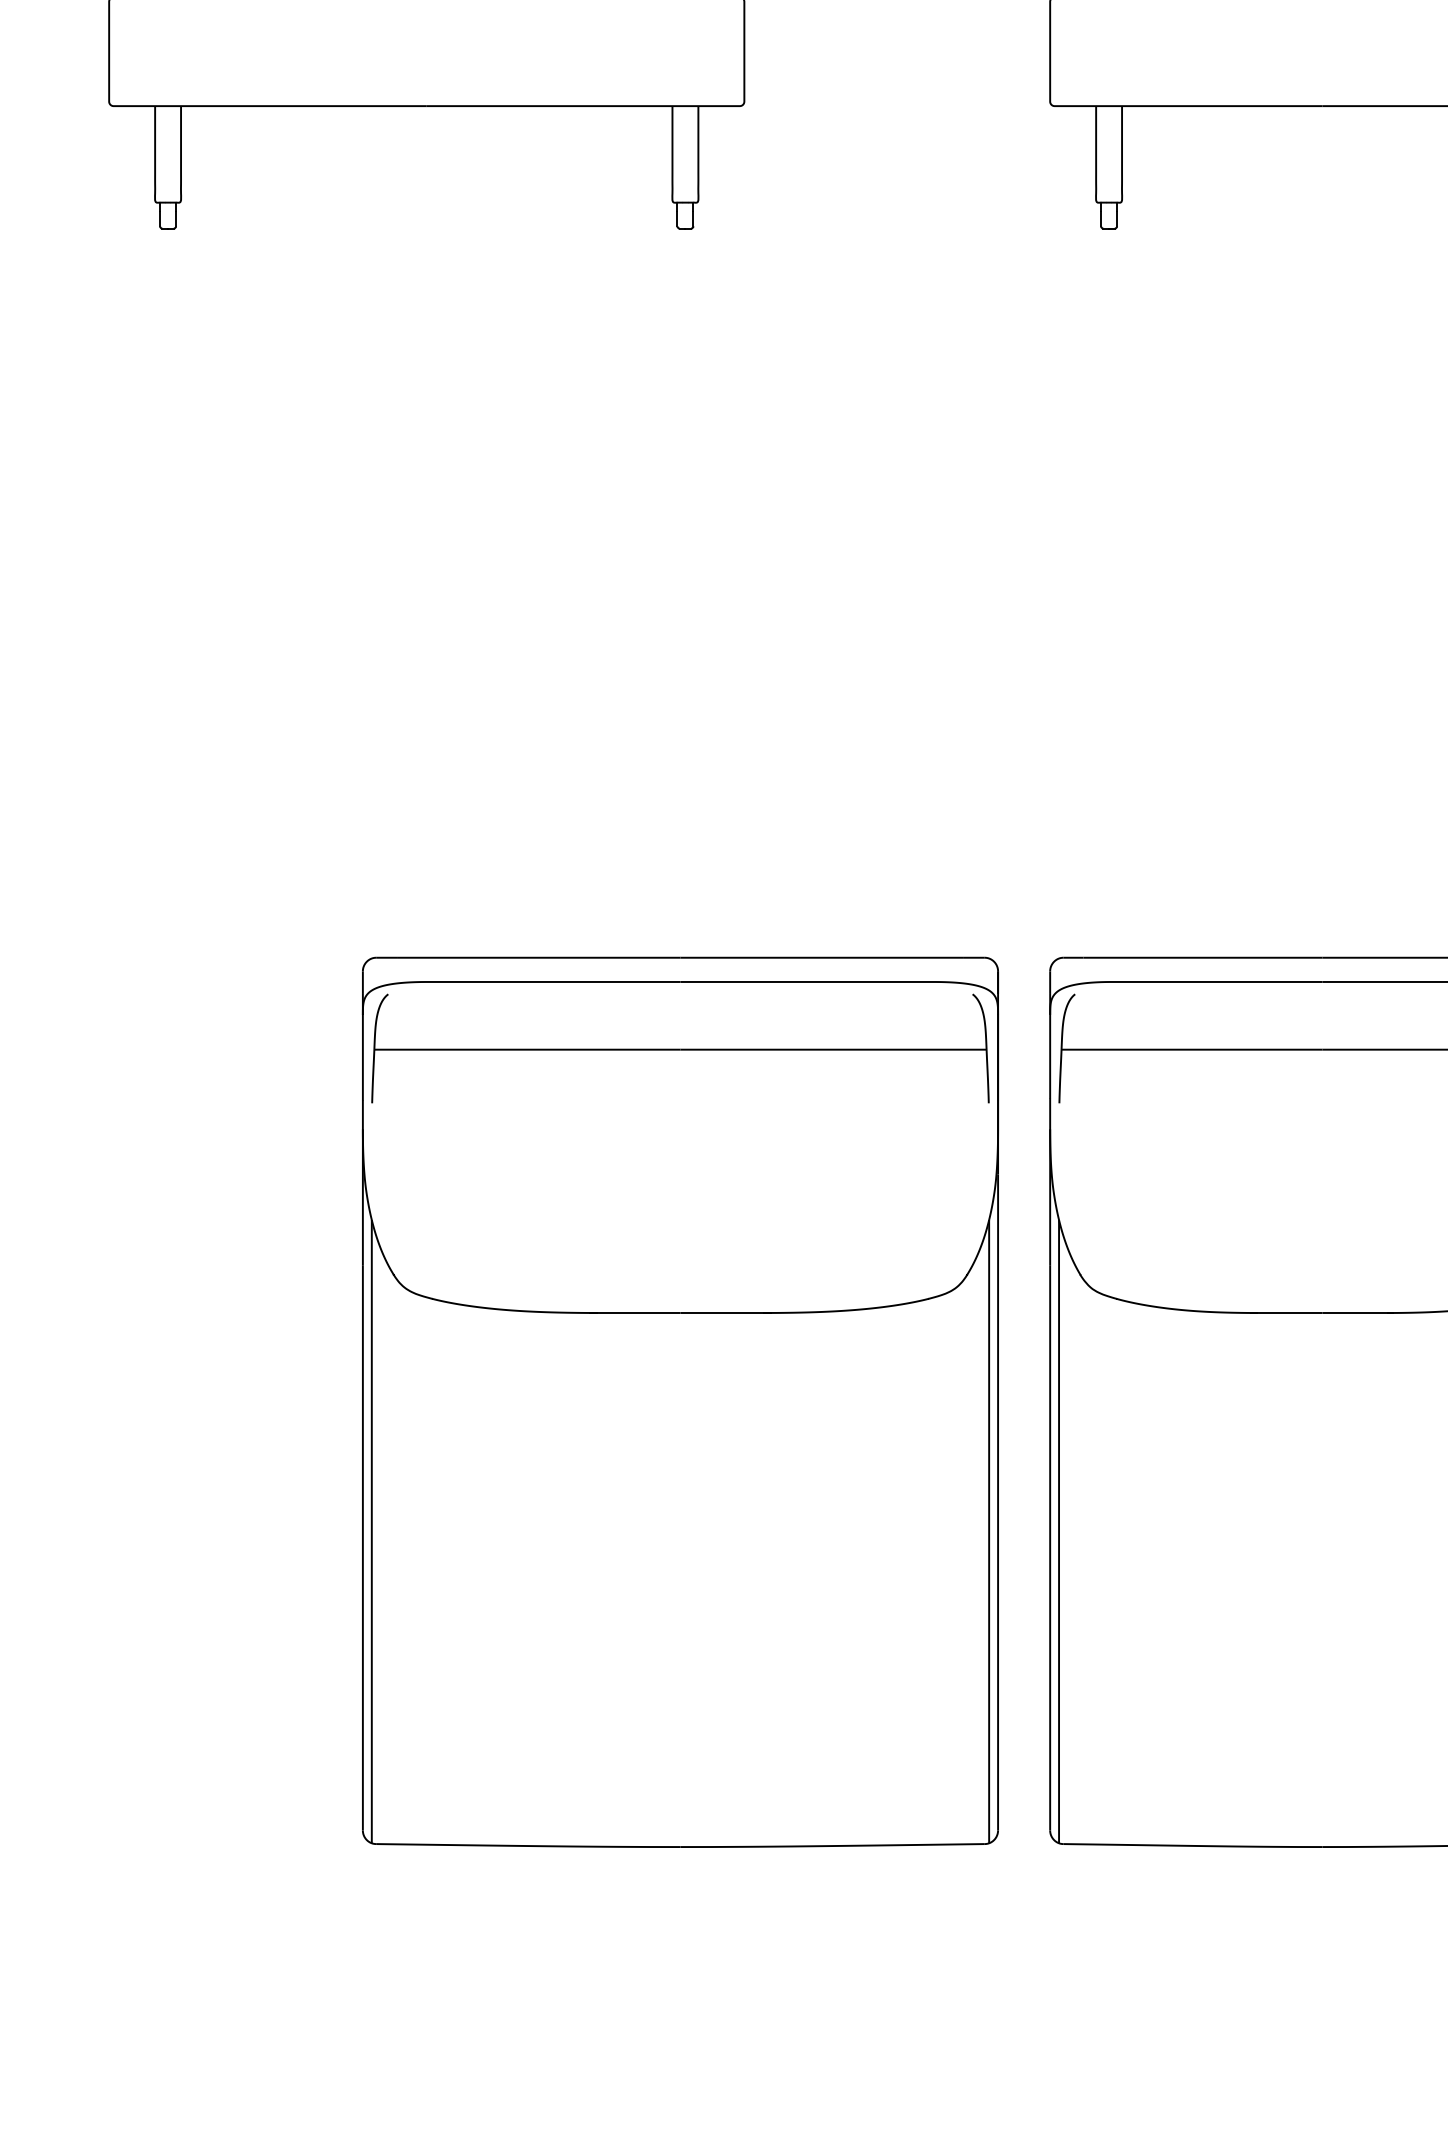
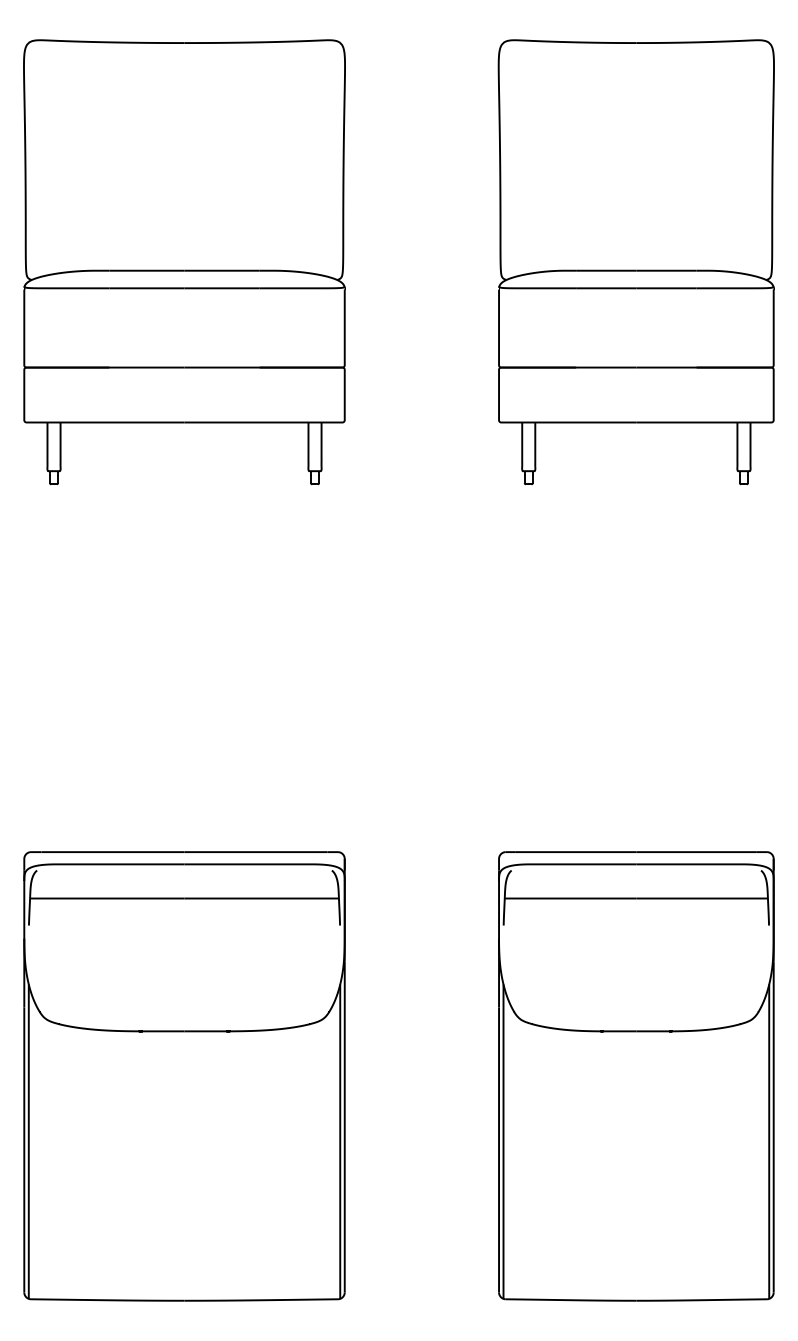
part: (680, 1402) -> (184, 1076), moved

